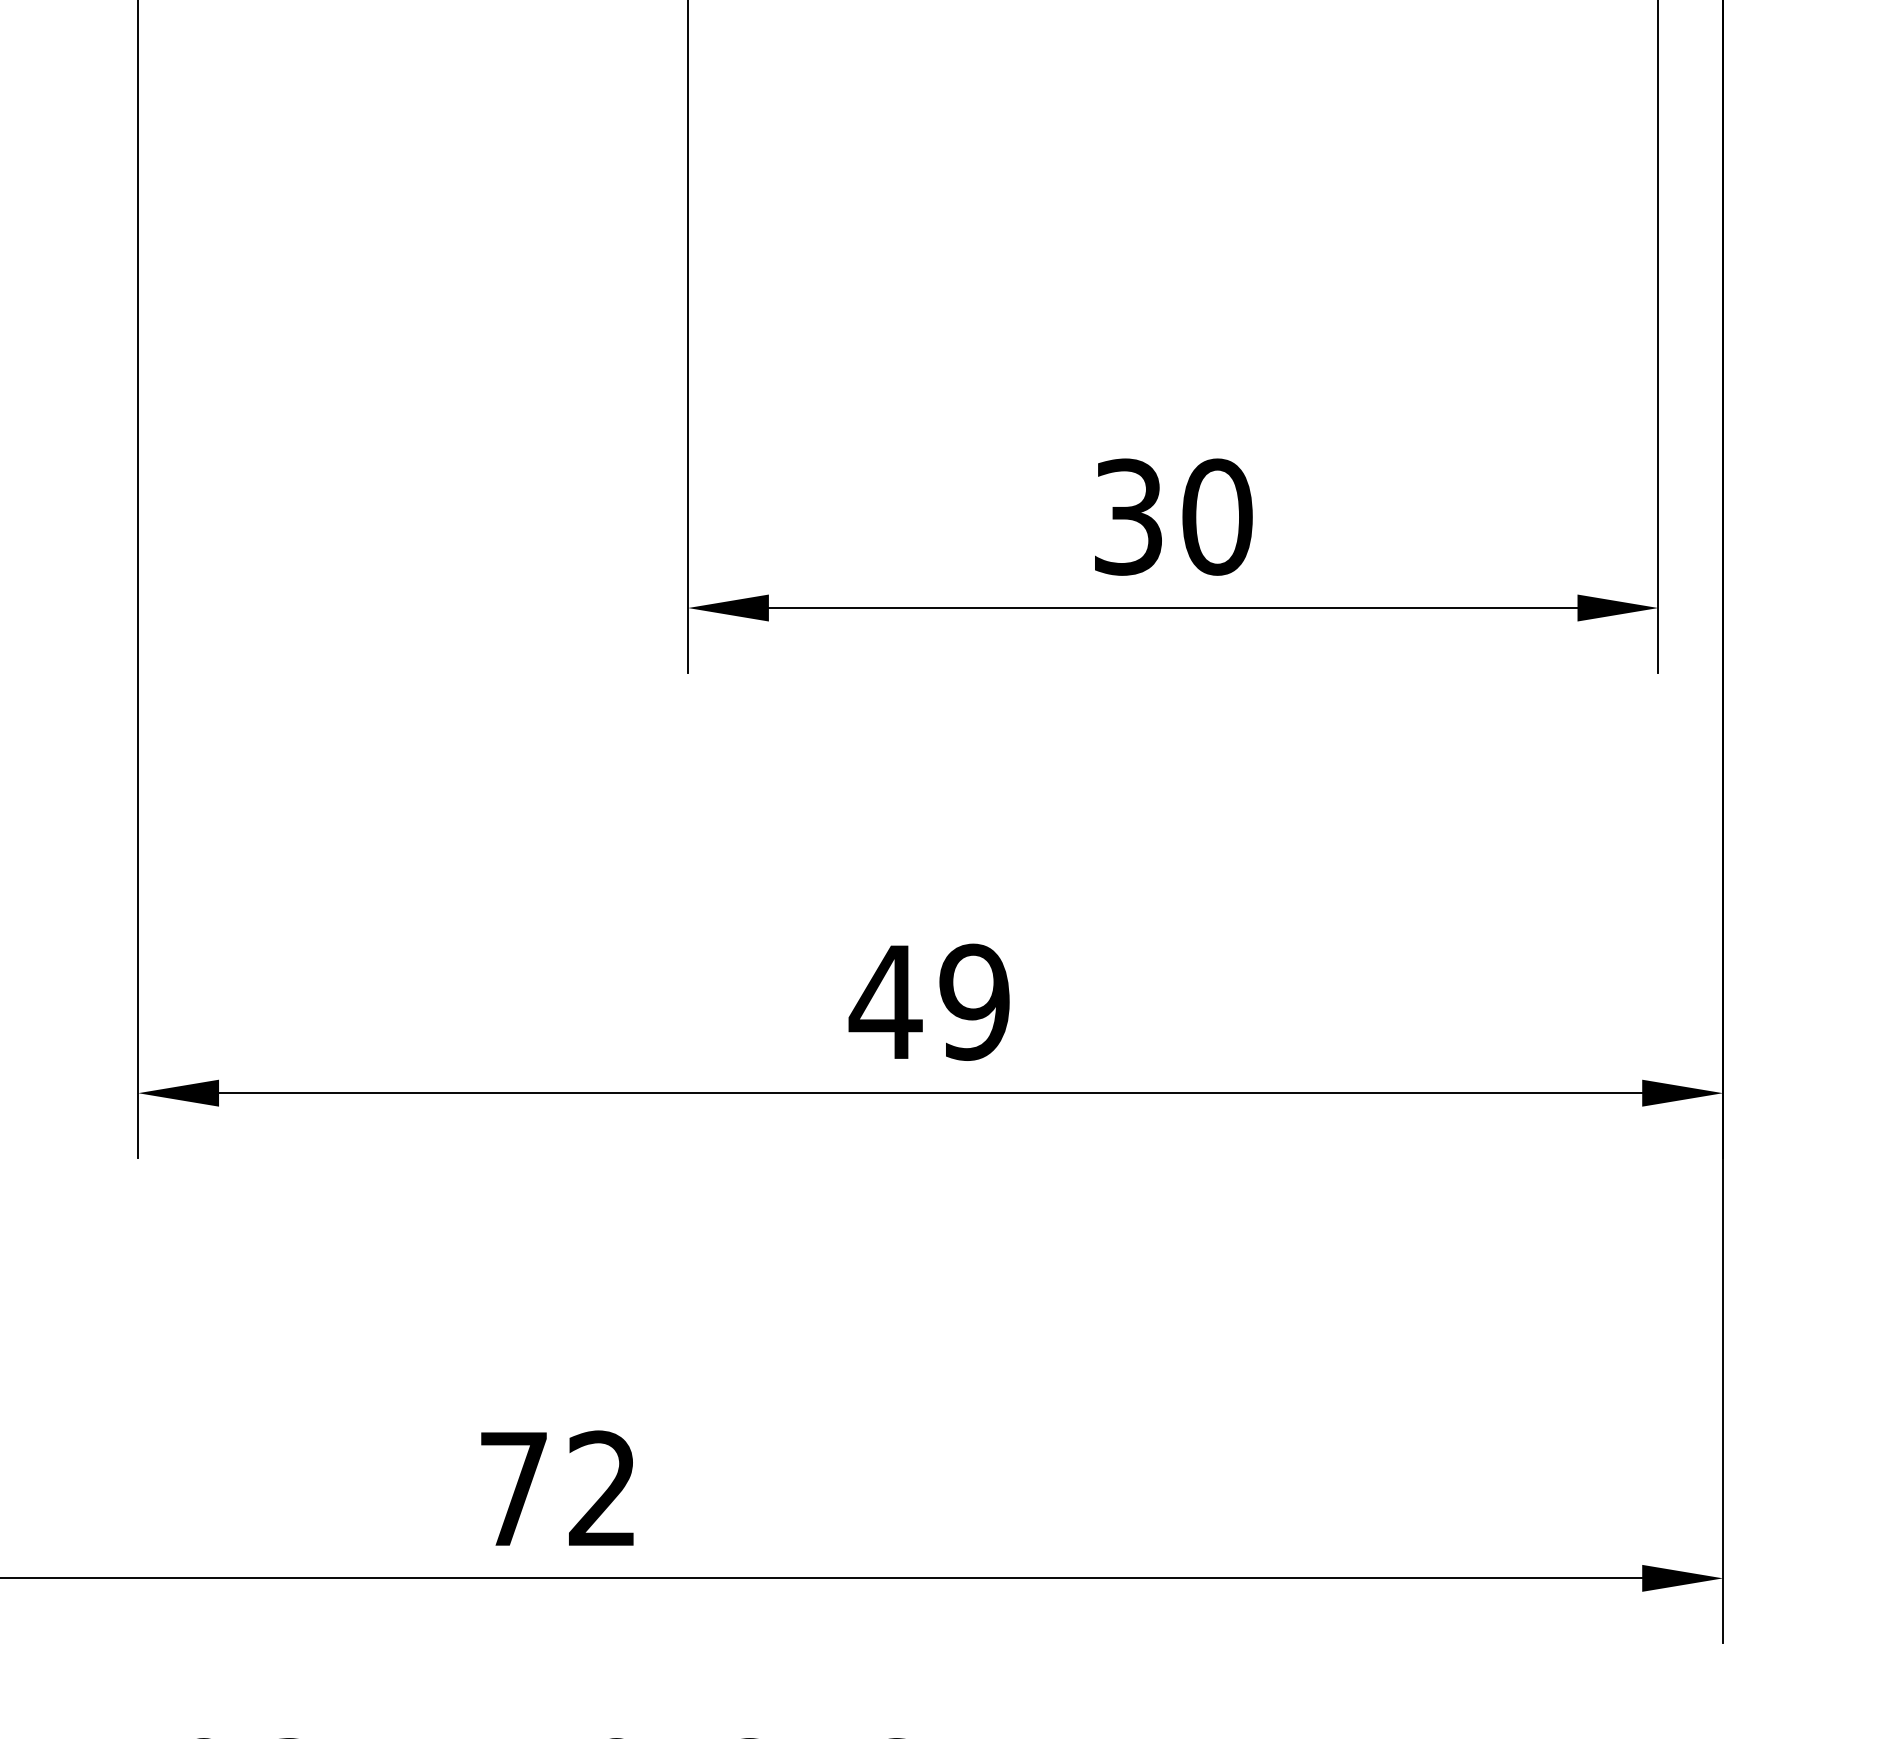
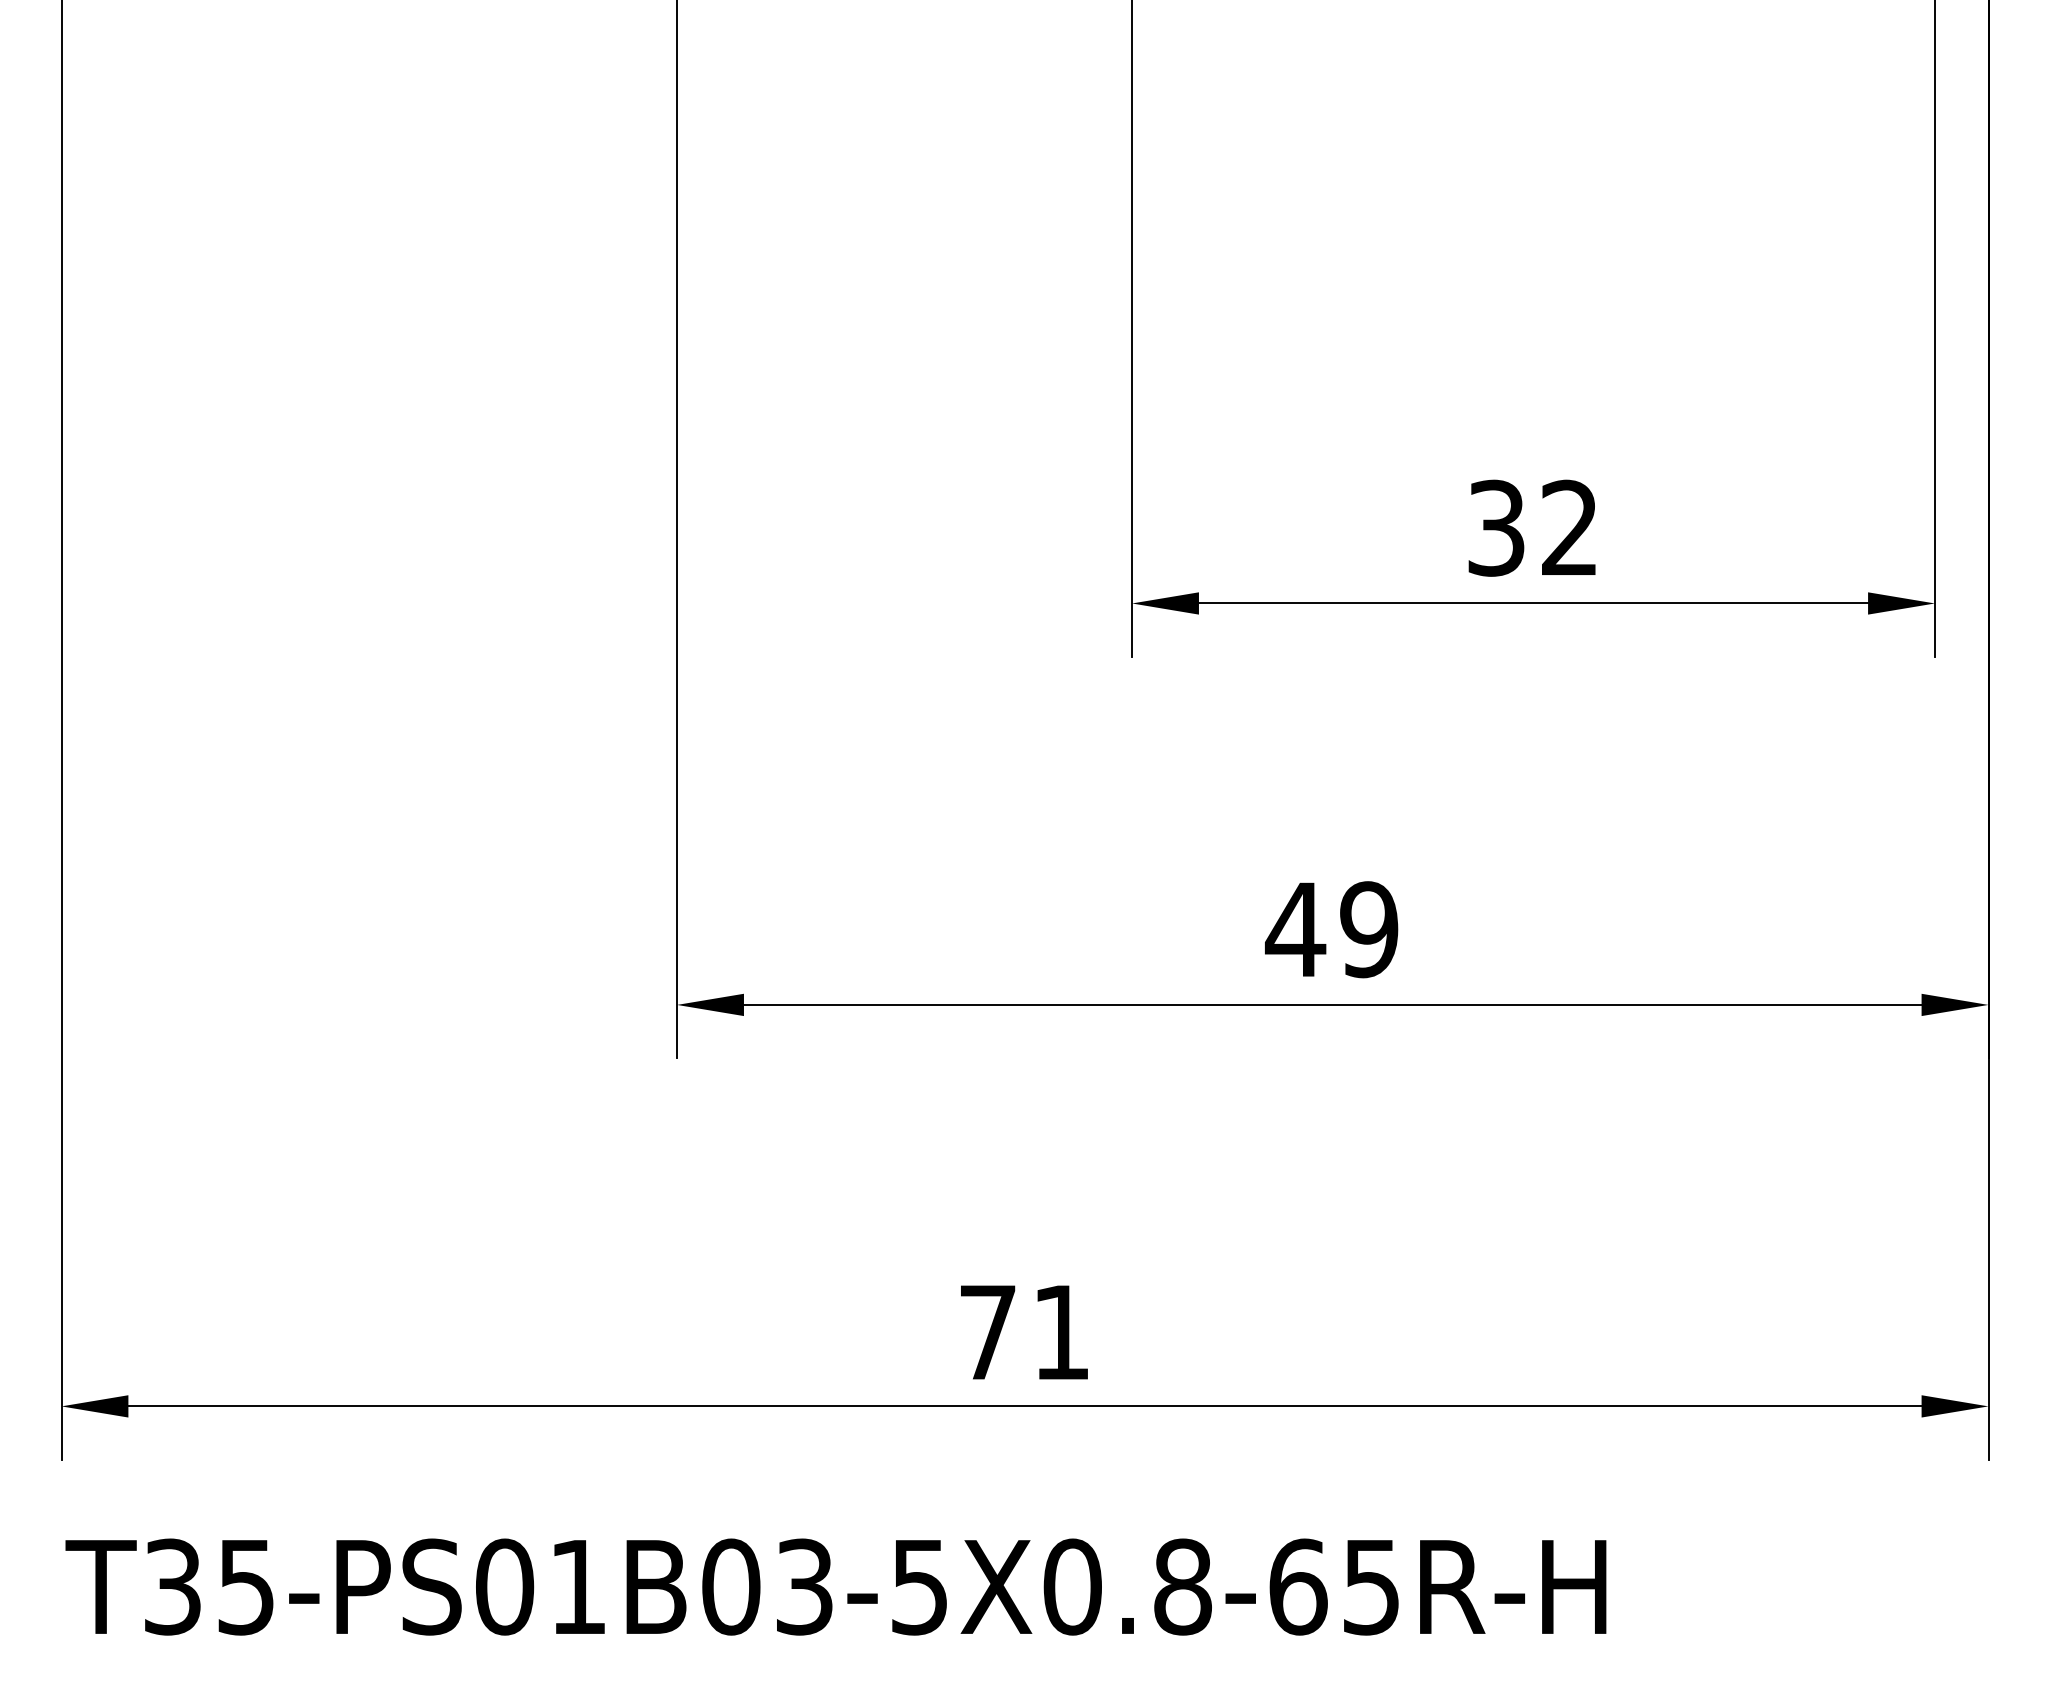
text: (1217, 516) -> (1570, 527), 30 -> 32
text: (601, 1487) -> (1060, 1331), 72 -> 71

